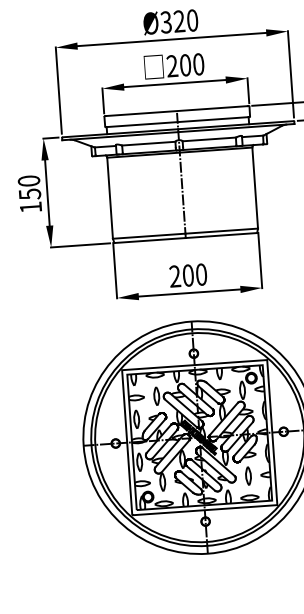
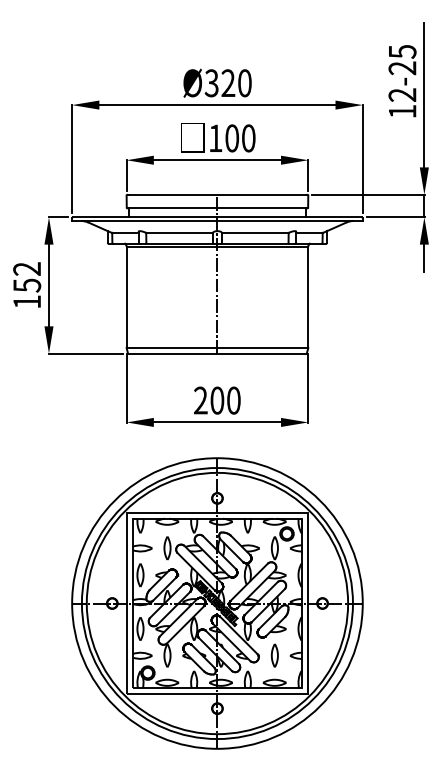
text: (172, 65) -> (215, 137), 200 -> 100
text: (29, 180) -> (27, 268), 150 -> 152

